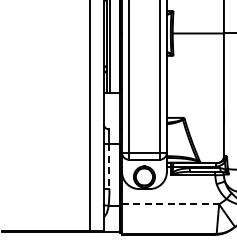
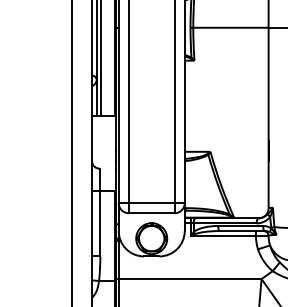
line: (109, 167) -> (100, 224), dashed -> solid
line: (170, 204) -> (190, 279), dashed -> solid

